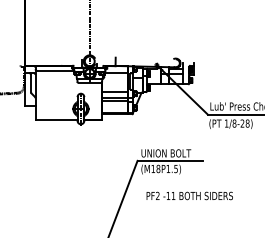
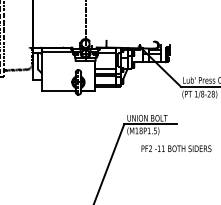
text: (189, 195) -> (176, 148), moved

